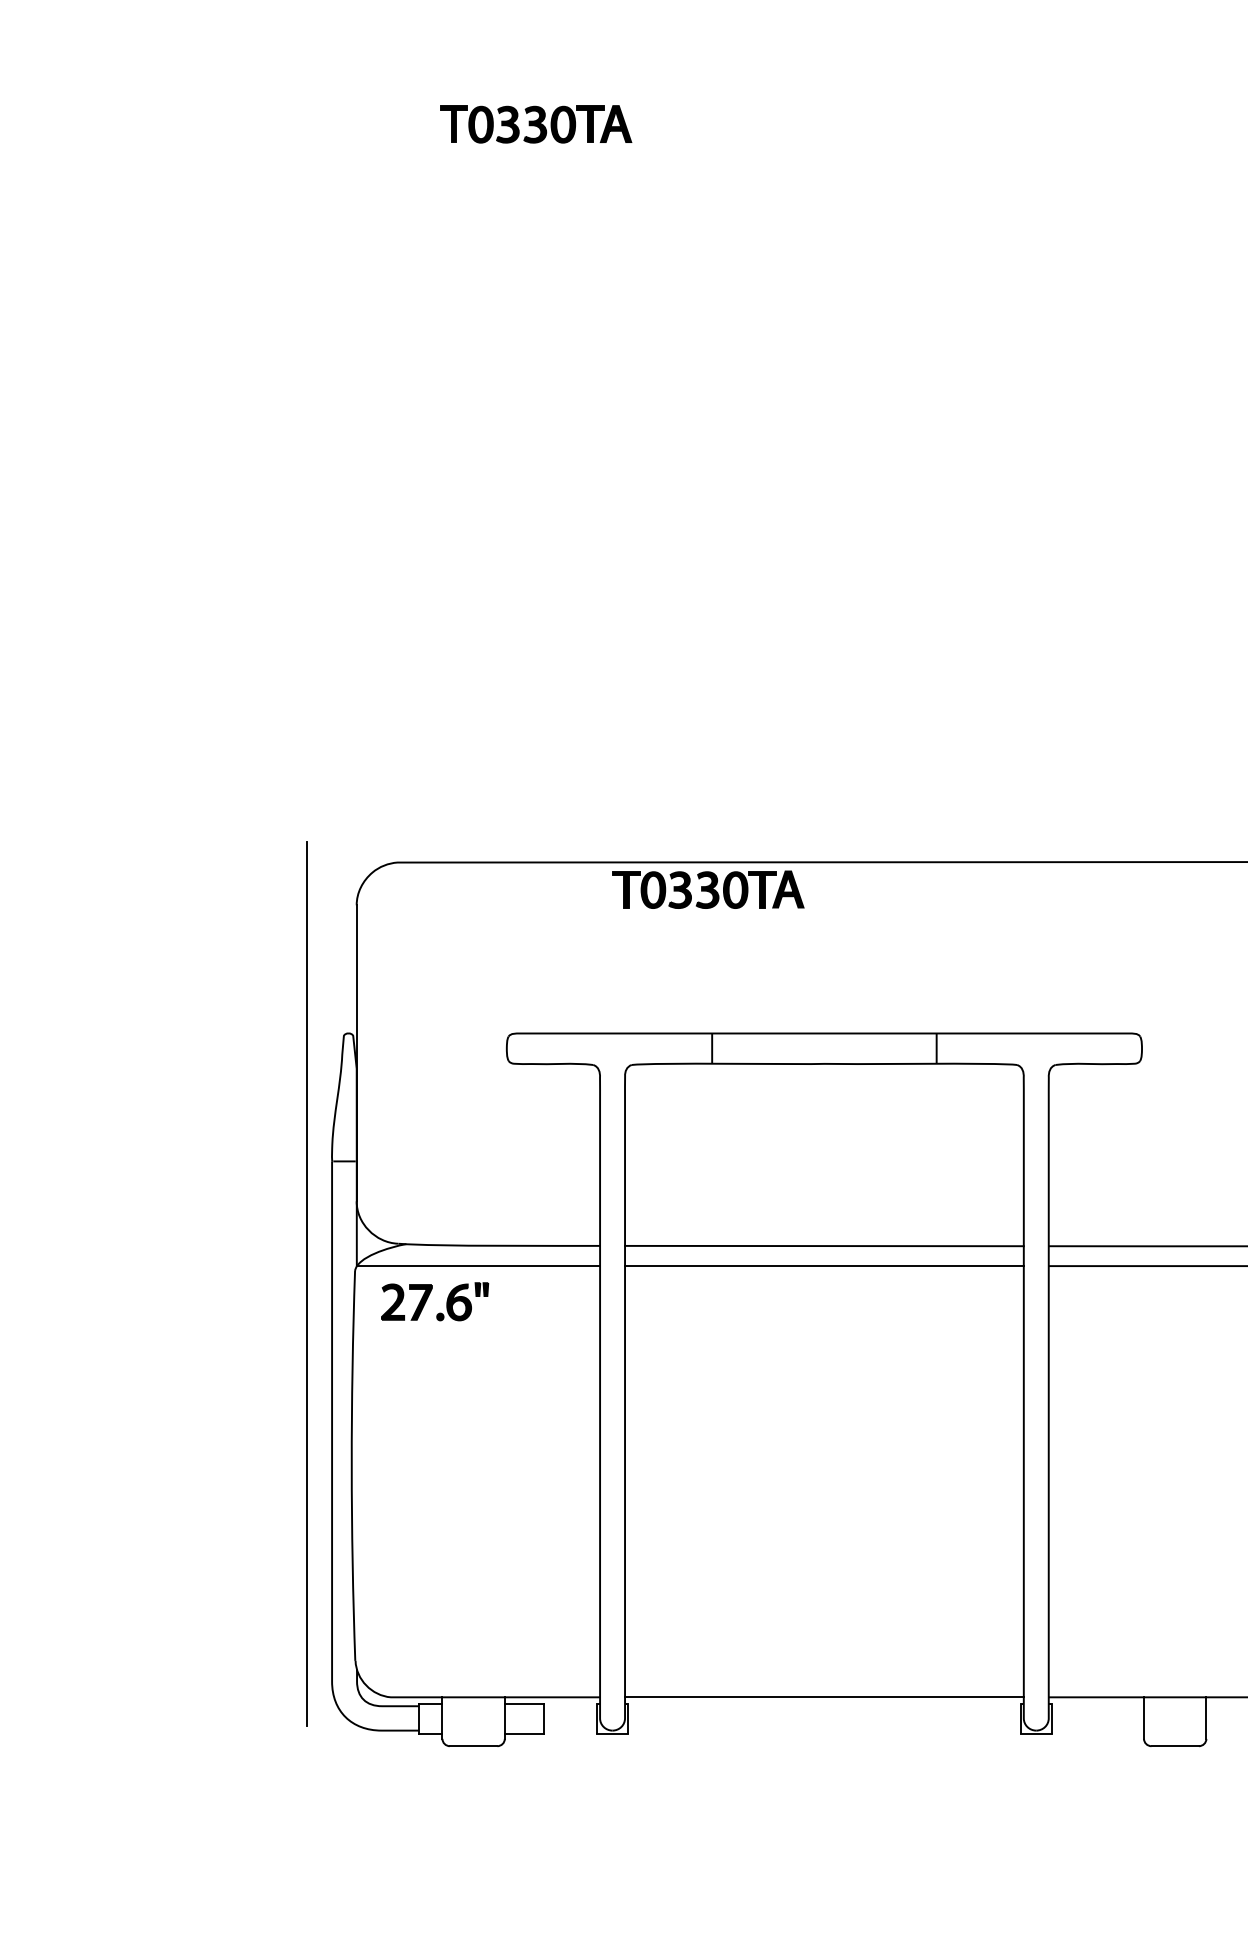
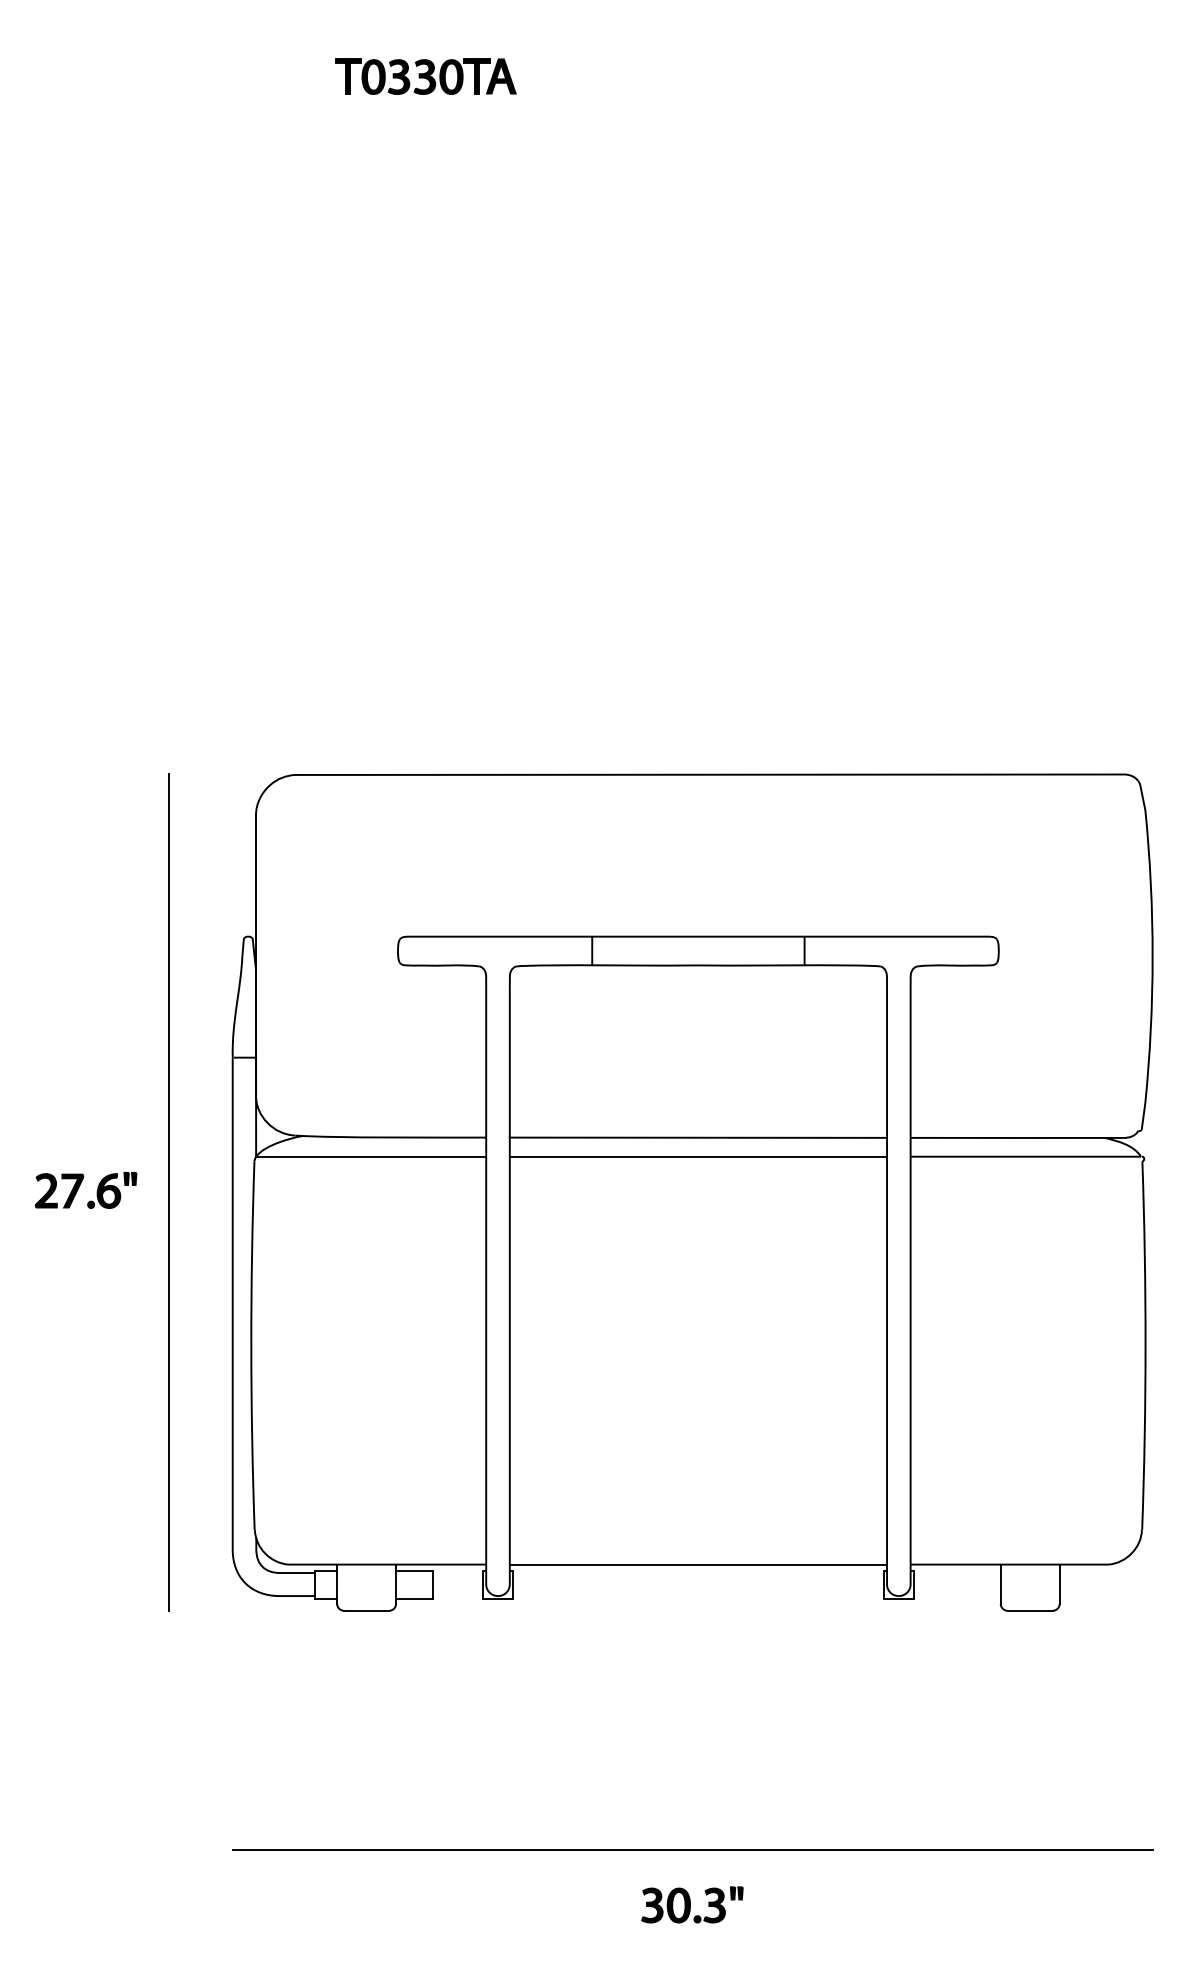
part: (708, 889) -> (588, 800), removed
line: (306, 1283) -> (168, 1192), moved
part: (428, 1298) -> (79, 1187), moved

